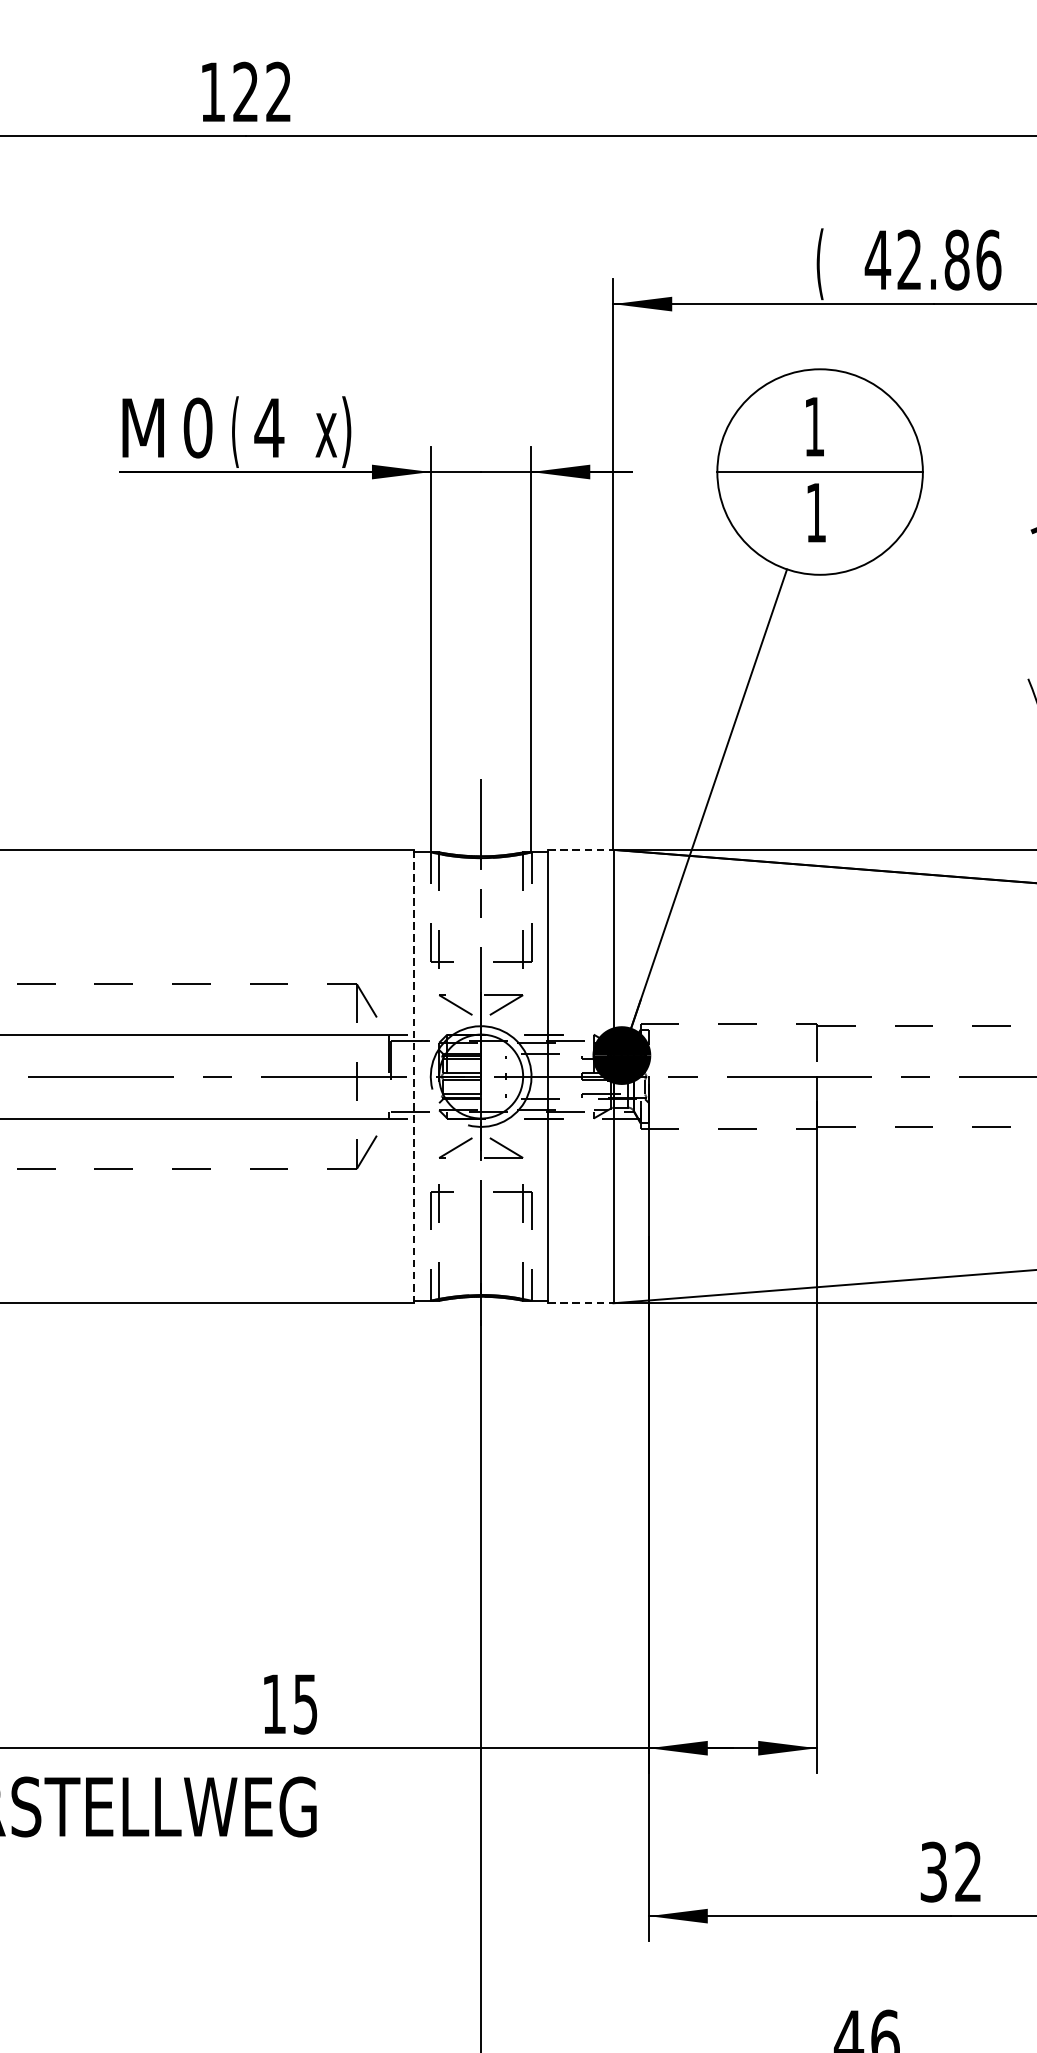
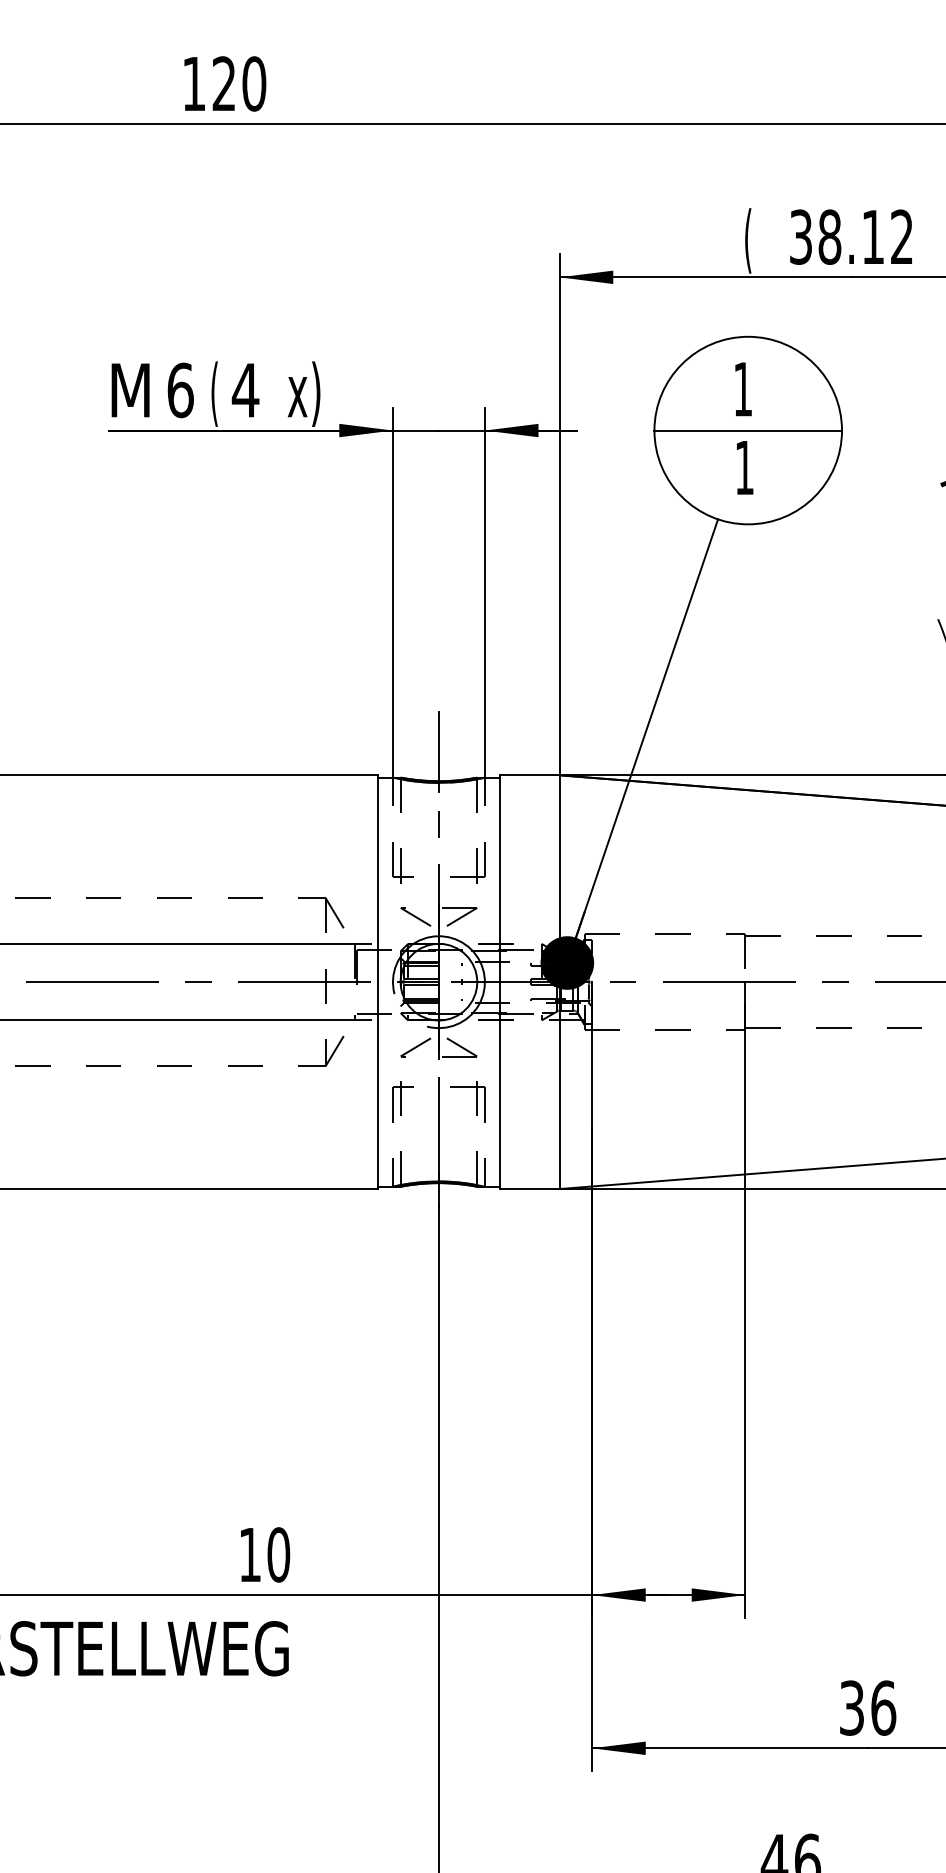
text: (279, 91) -> (254, 83), 122 -> 120
text: (933, 259) -> (851, 236), 42.86 -> 38.12
text: (197, 428) -> (180, 390), 0 -> 6
line: (580, 850) -> (529, 775), dashed -> solid
line: (413, 1076) -> (377, 982), dashed -> solid
line: (580, 1303) -> (529, 1189), dashed -> solid
text: (305, 1703) -> (278, 1554), 15 -> 10
text: (968, 1871) -> (883, 1707), 32 -> 36

